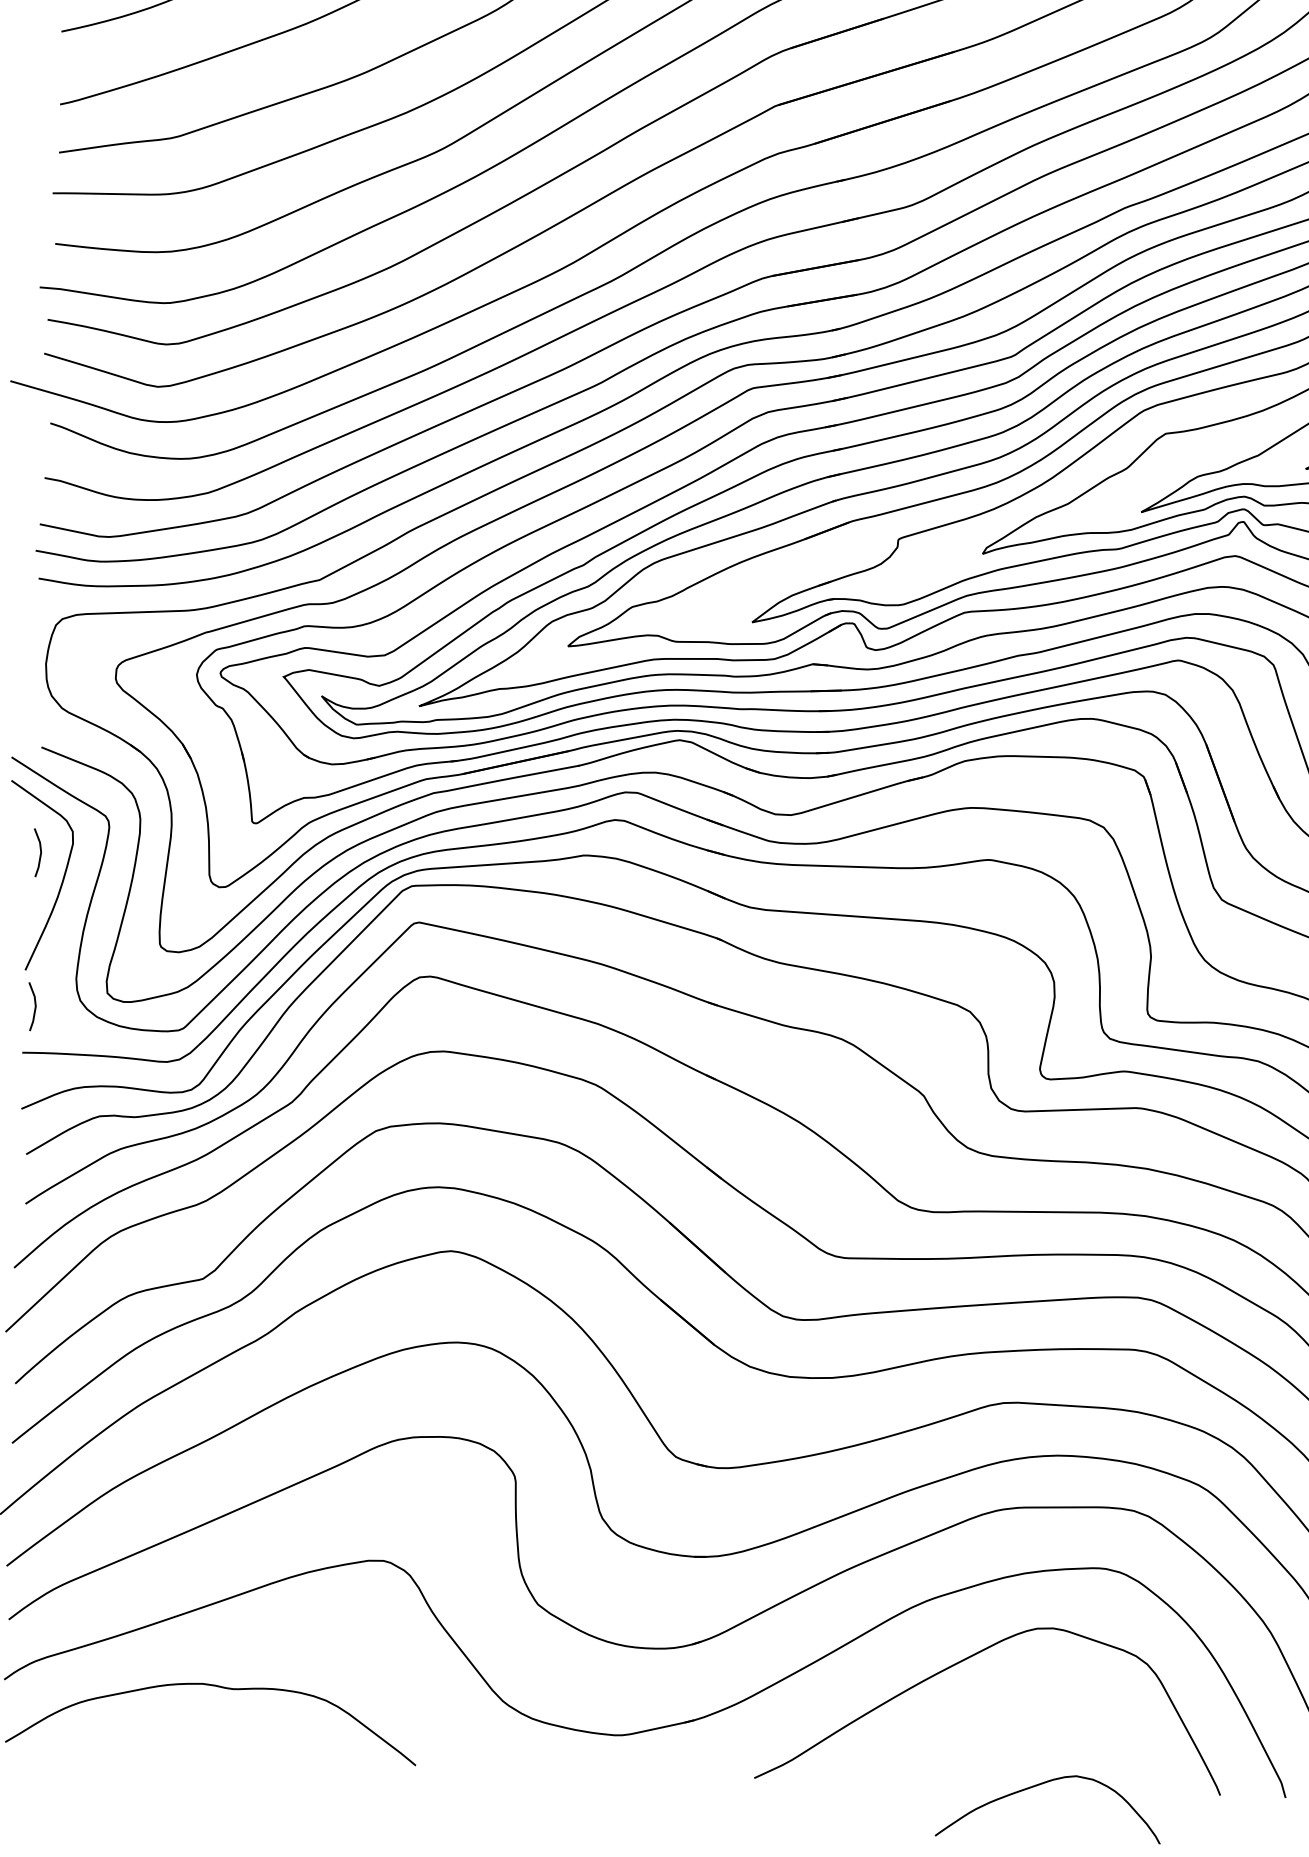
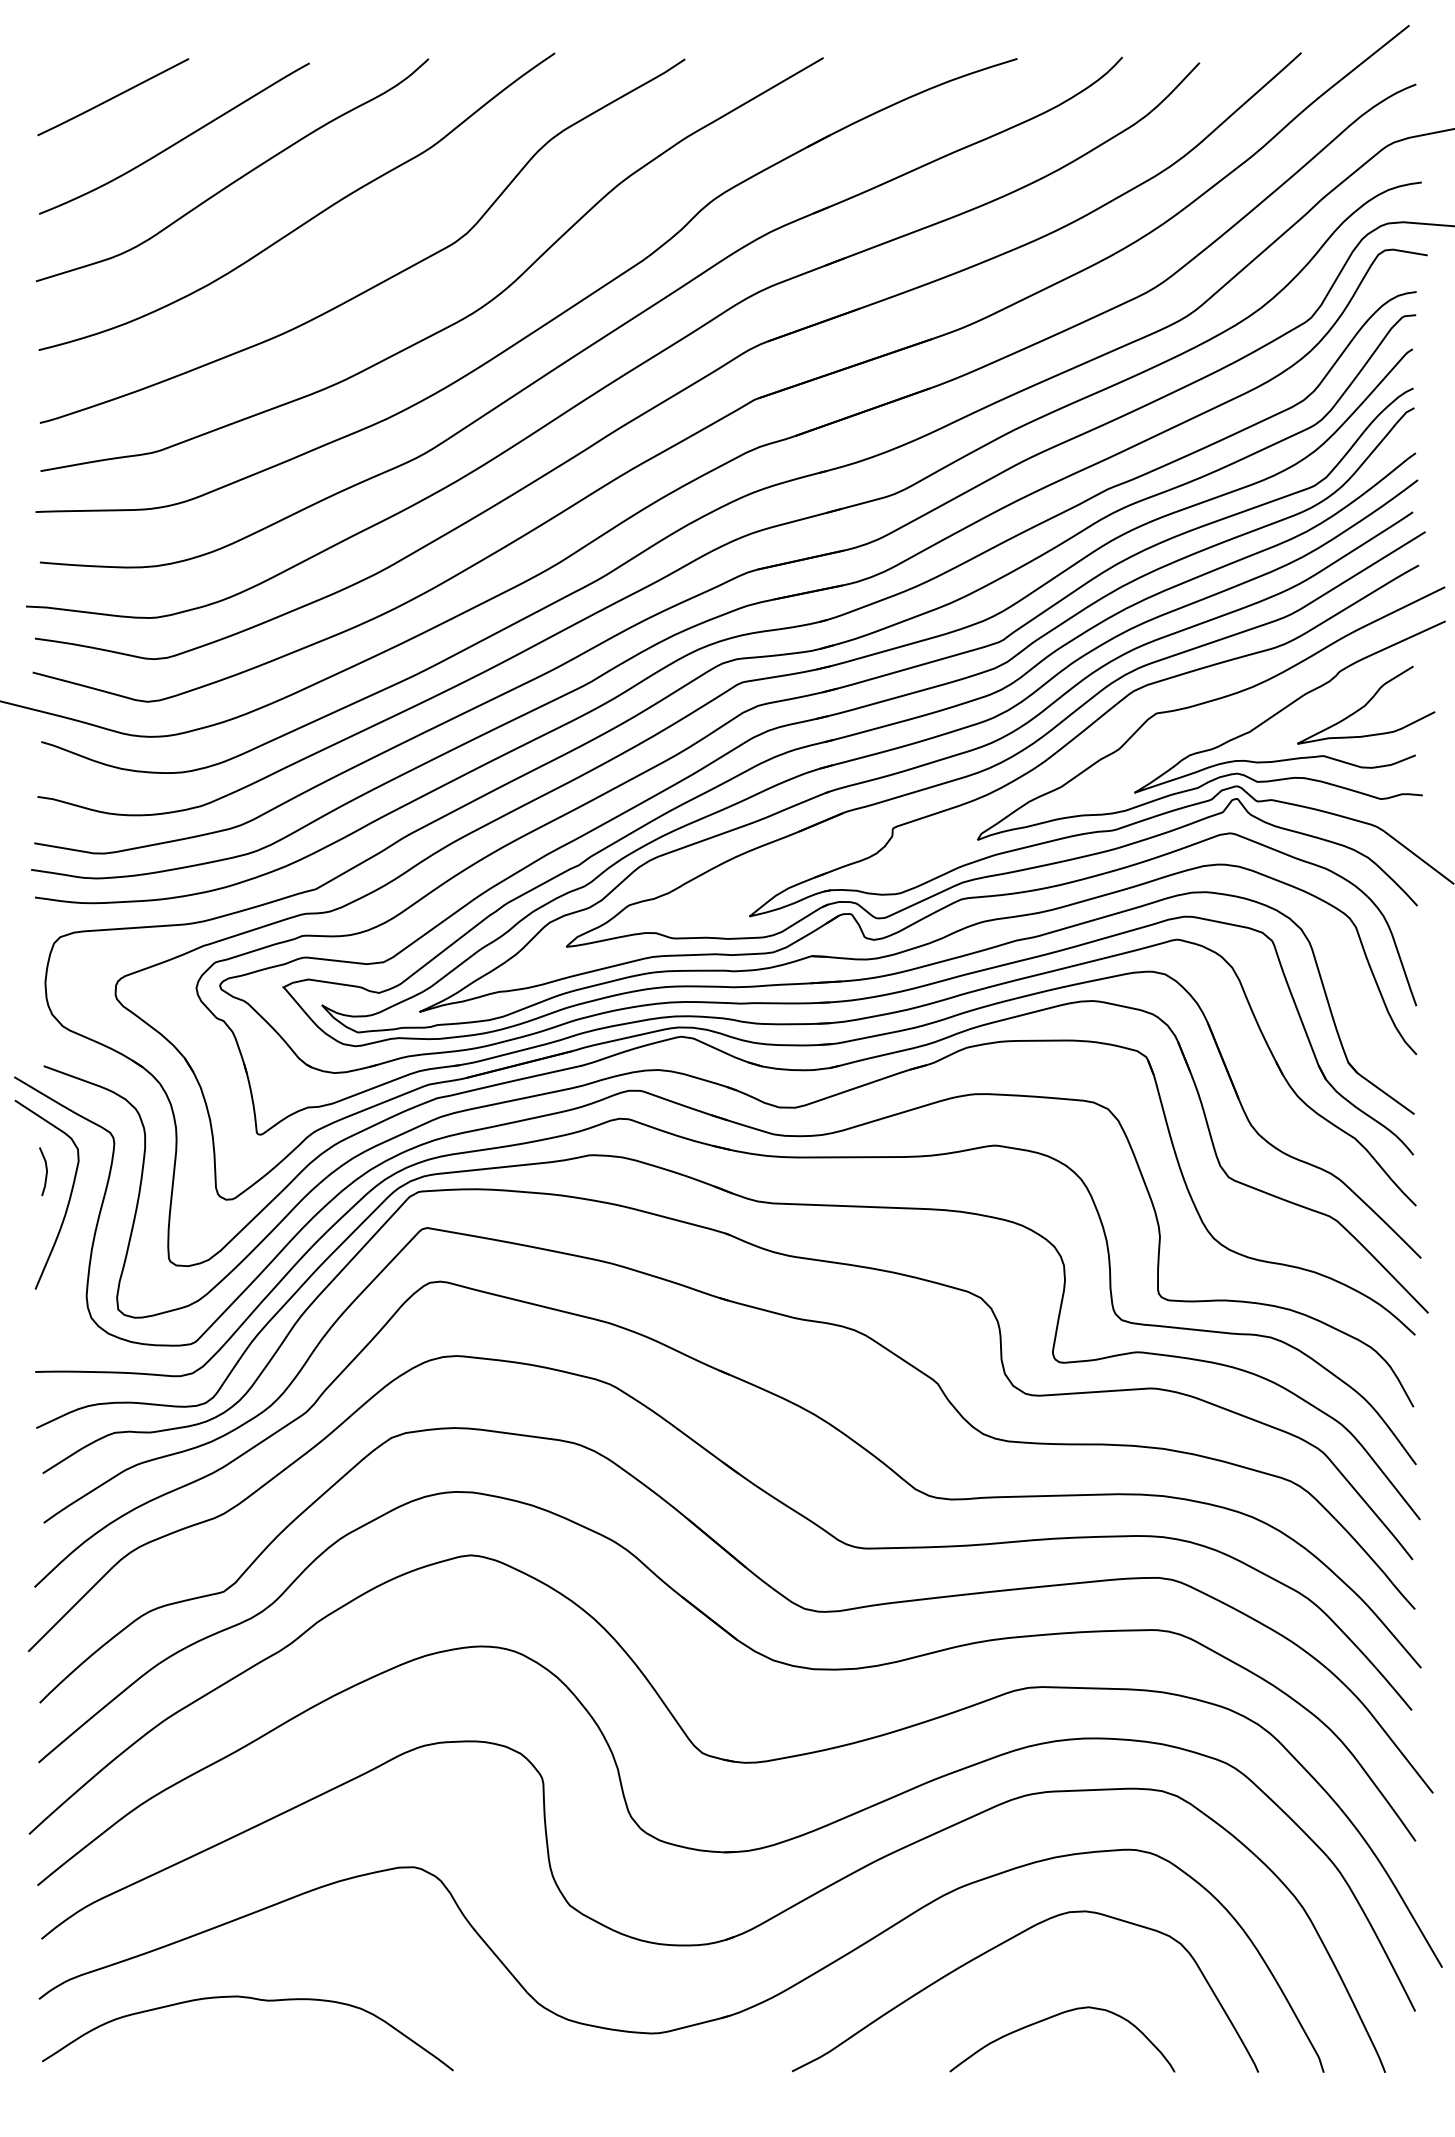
line: (34, 1008) -> (45, 1327), removed
curve: (1043, 1784) -> (1056, 2016), moved

